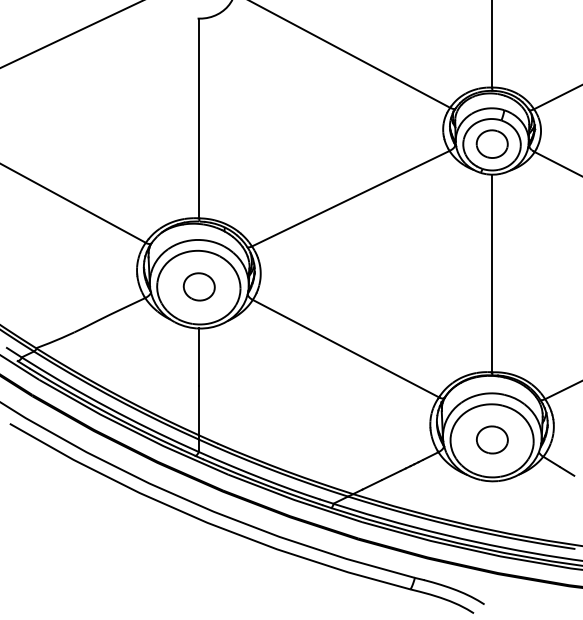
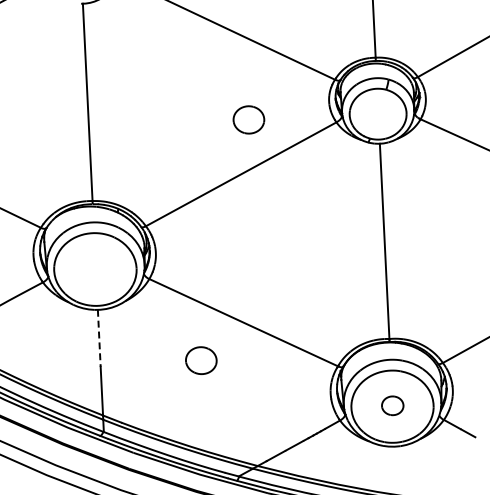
part: (491, 143) -> (248, 119), moved
part: (198, 286) -> (200, 360), moved
line: (199, 357) -> (99, 338), solid -> dashed
part: (492, 439) -> (392, 405), size x0.7

